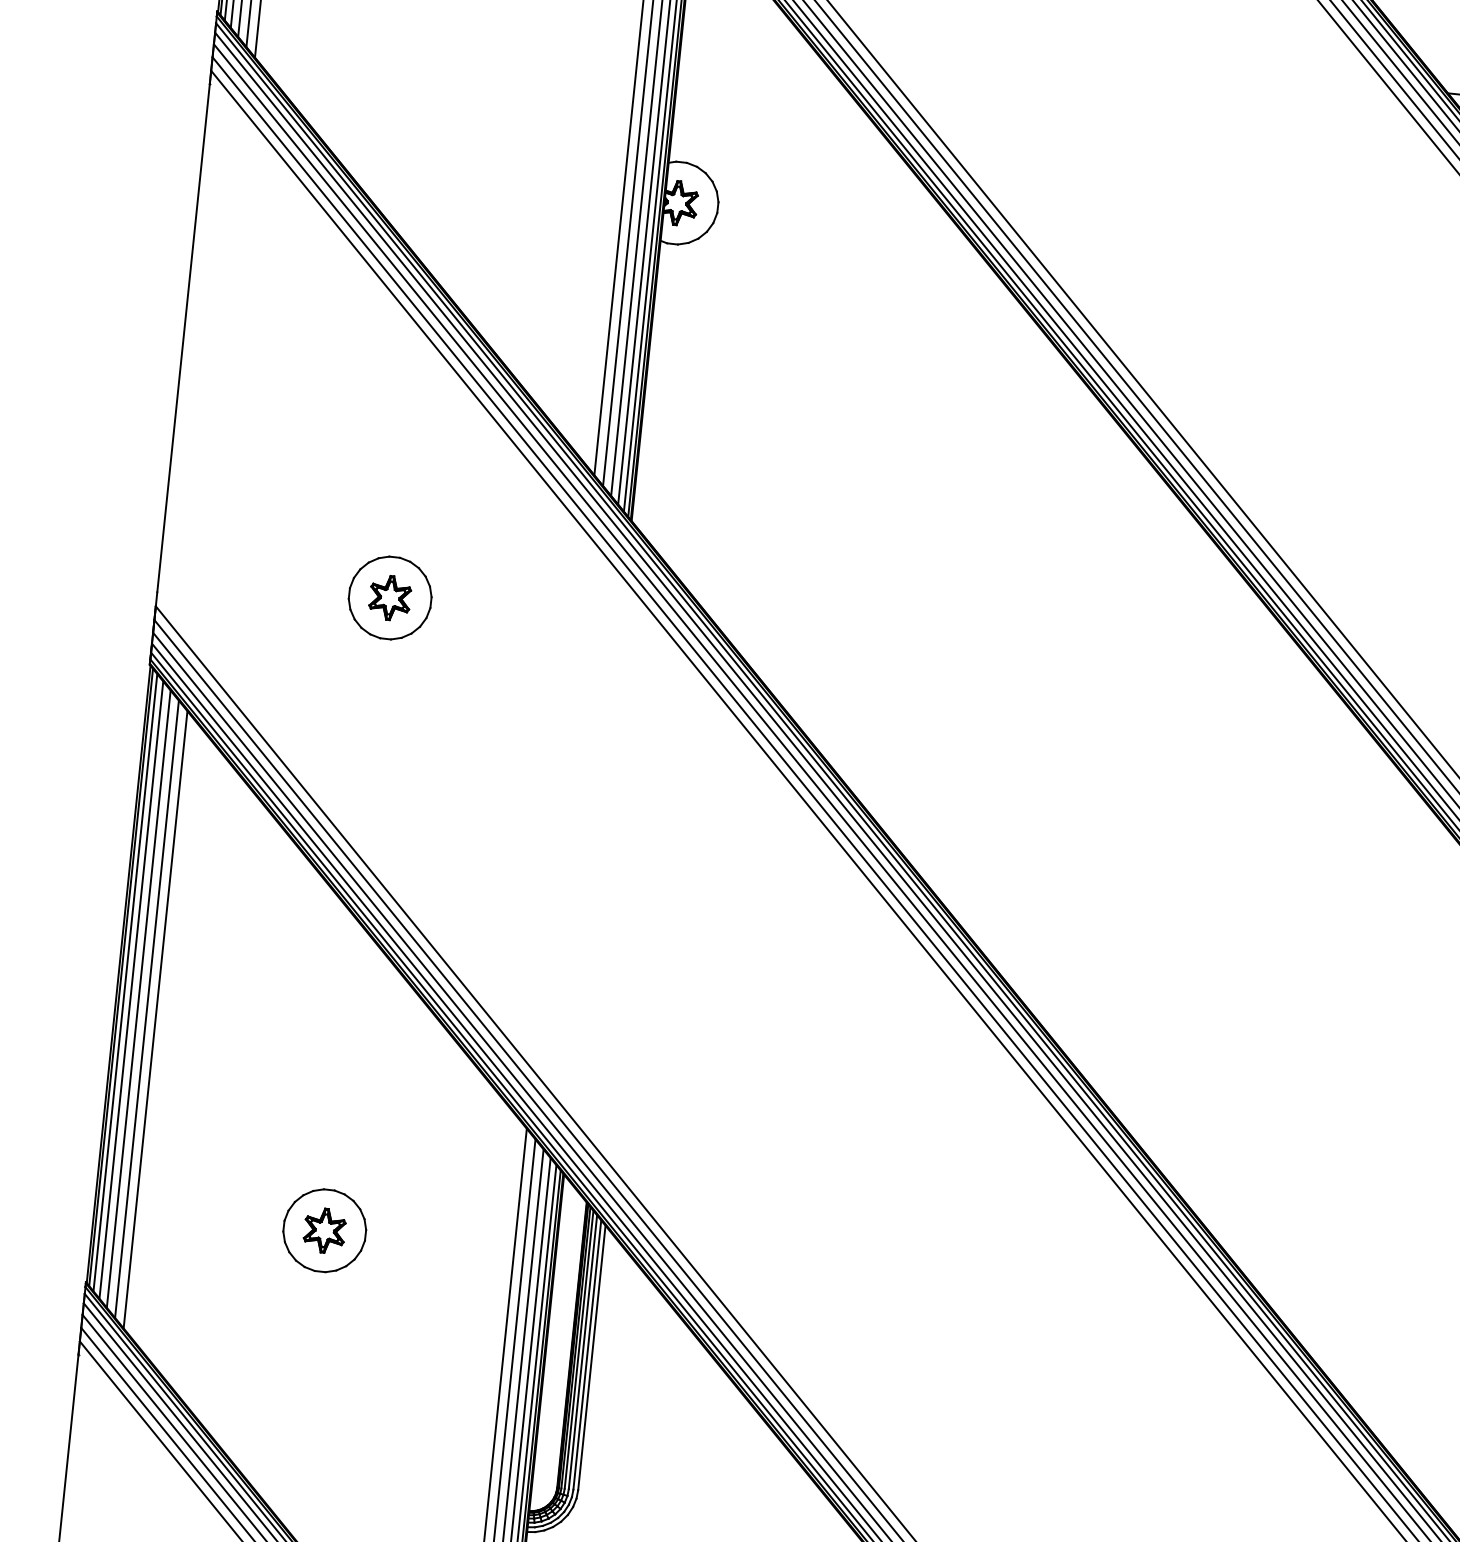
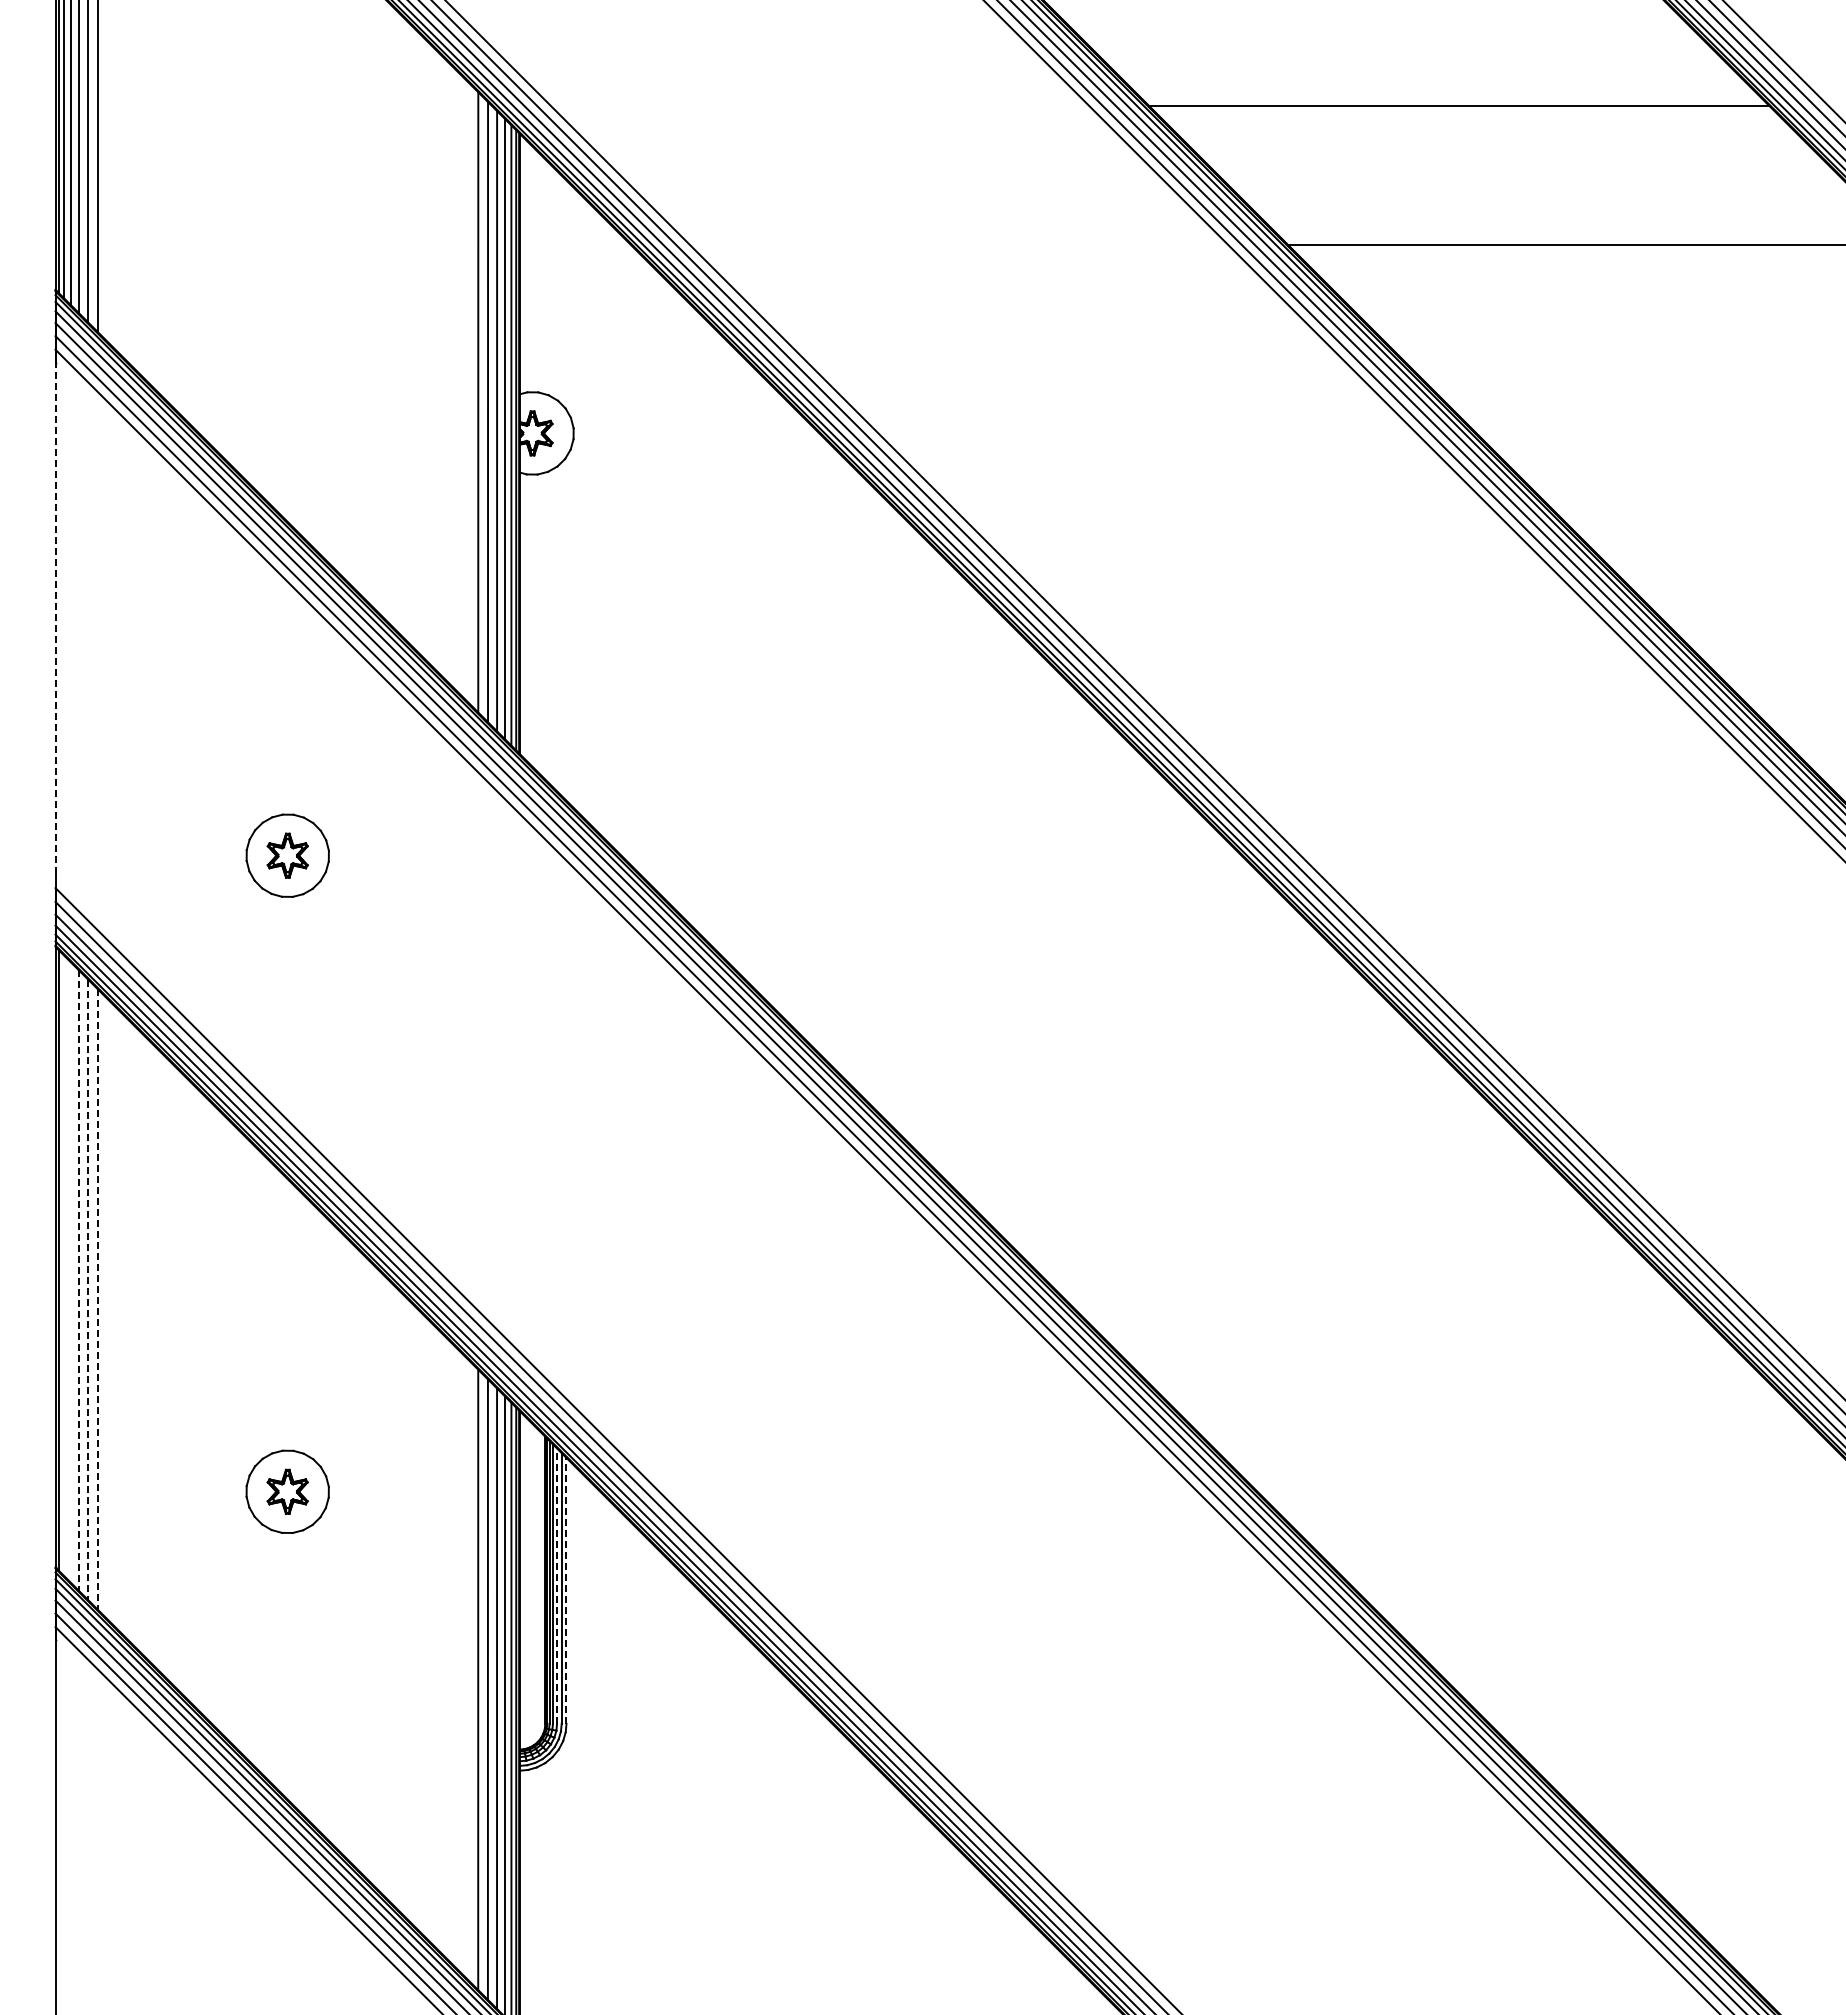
line: (183, 337) -> (55, 617), solid -> dashed
line: (124, 982) -> (63, 1265), removed
line: (131, 990) -> (70, 1272), removed
line: (138, 1000) -> (78, 1281), solid -> dashed
line: (147, 1009) -> (88, 1290), solid -> dashed
line: (155, 1019) -> (97, 1299), solid -> dashed
line: (583, 1352) -> (557, 1586), solid -> dashed
line: (591, 1357) -> (566, 1590), solid -> dashed

